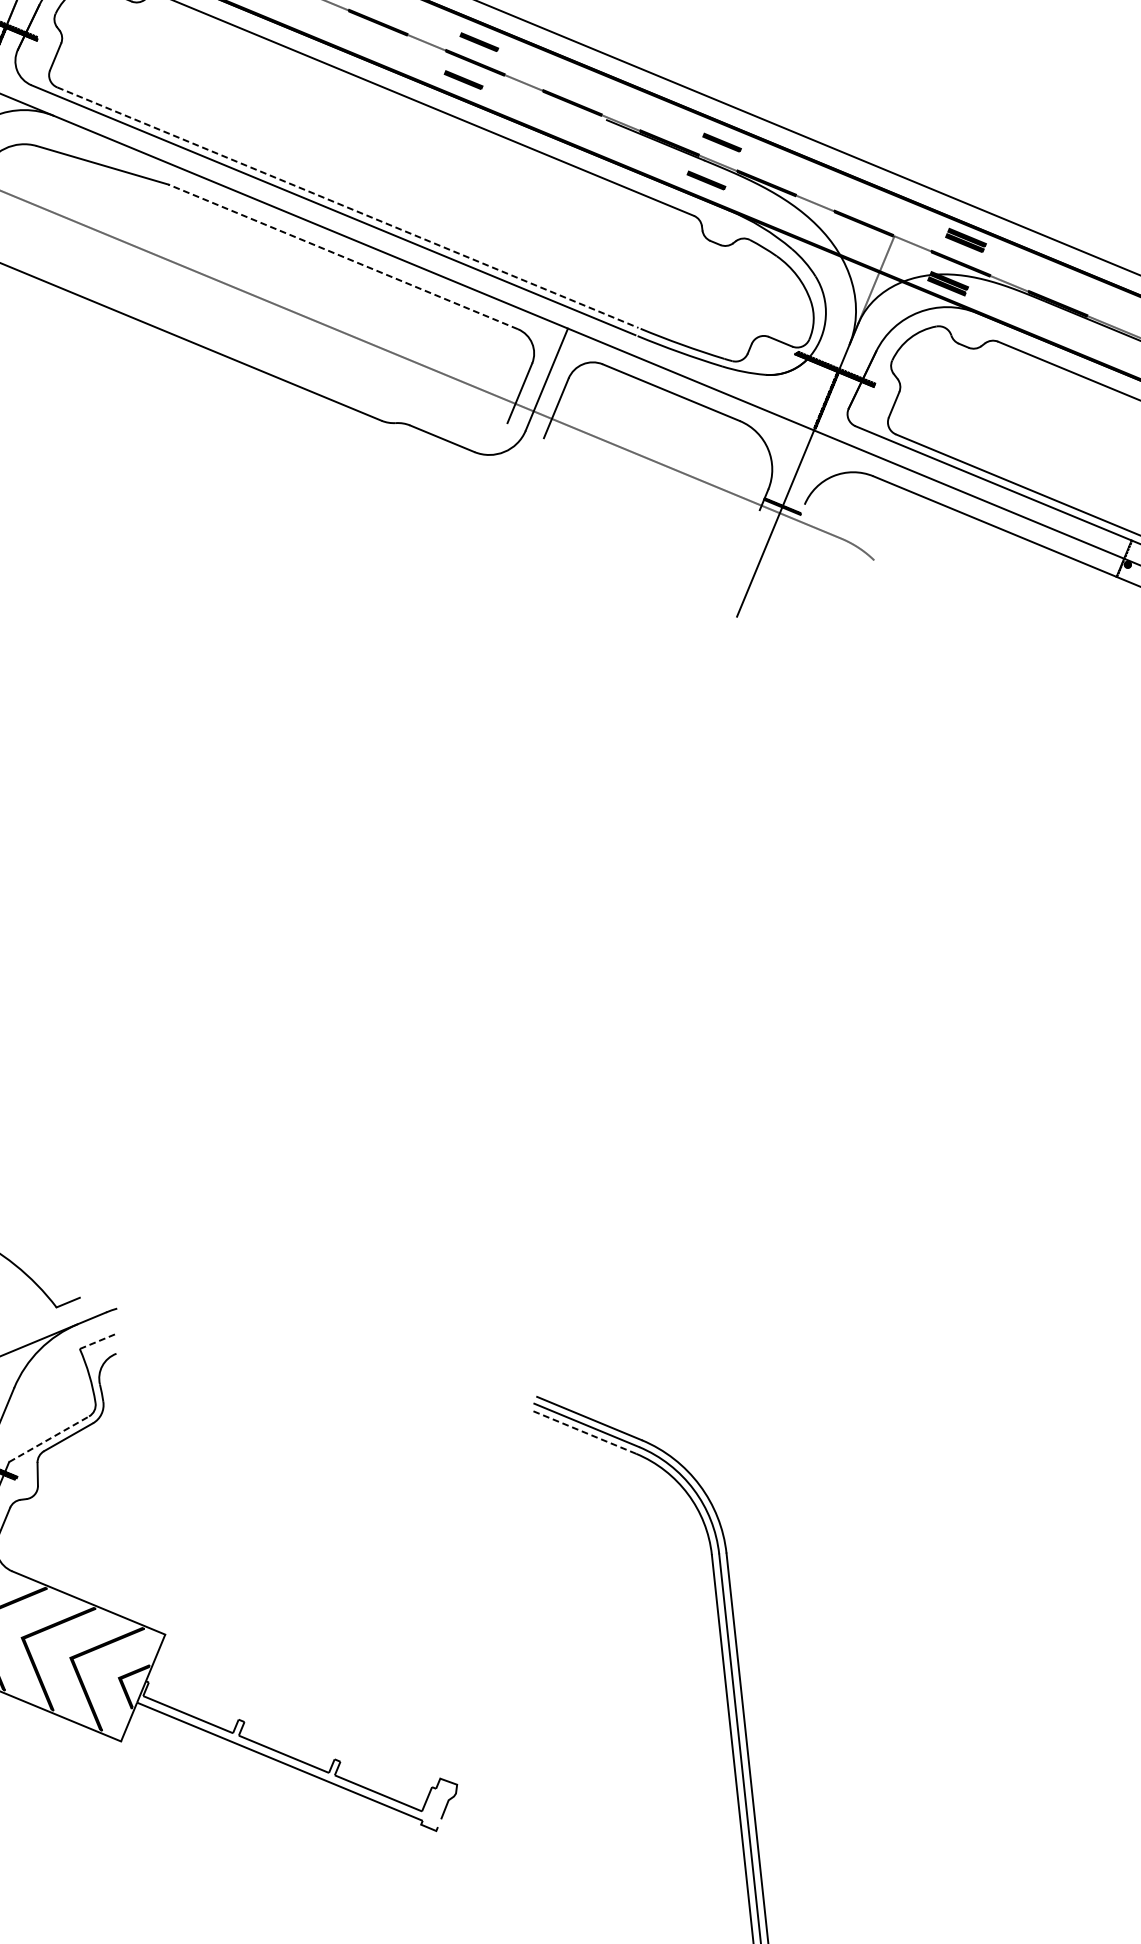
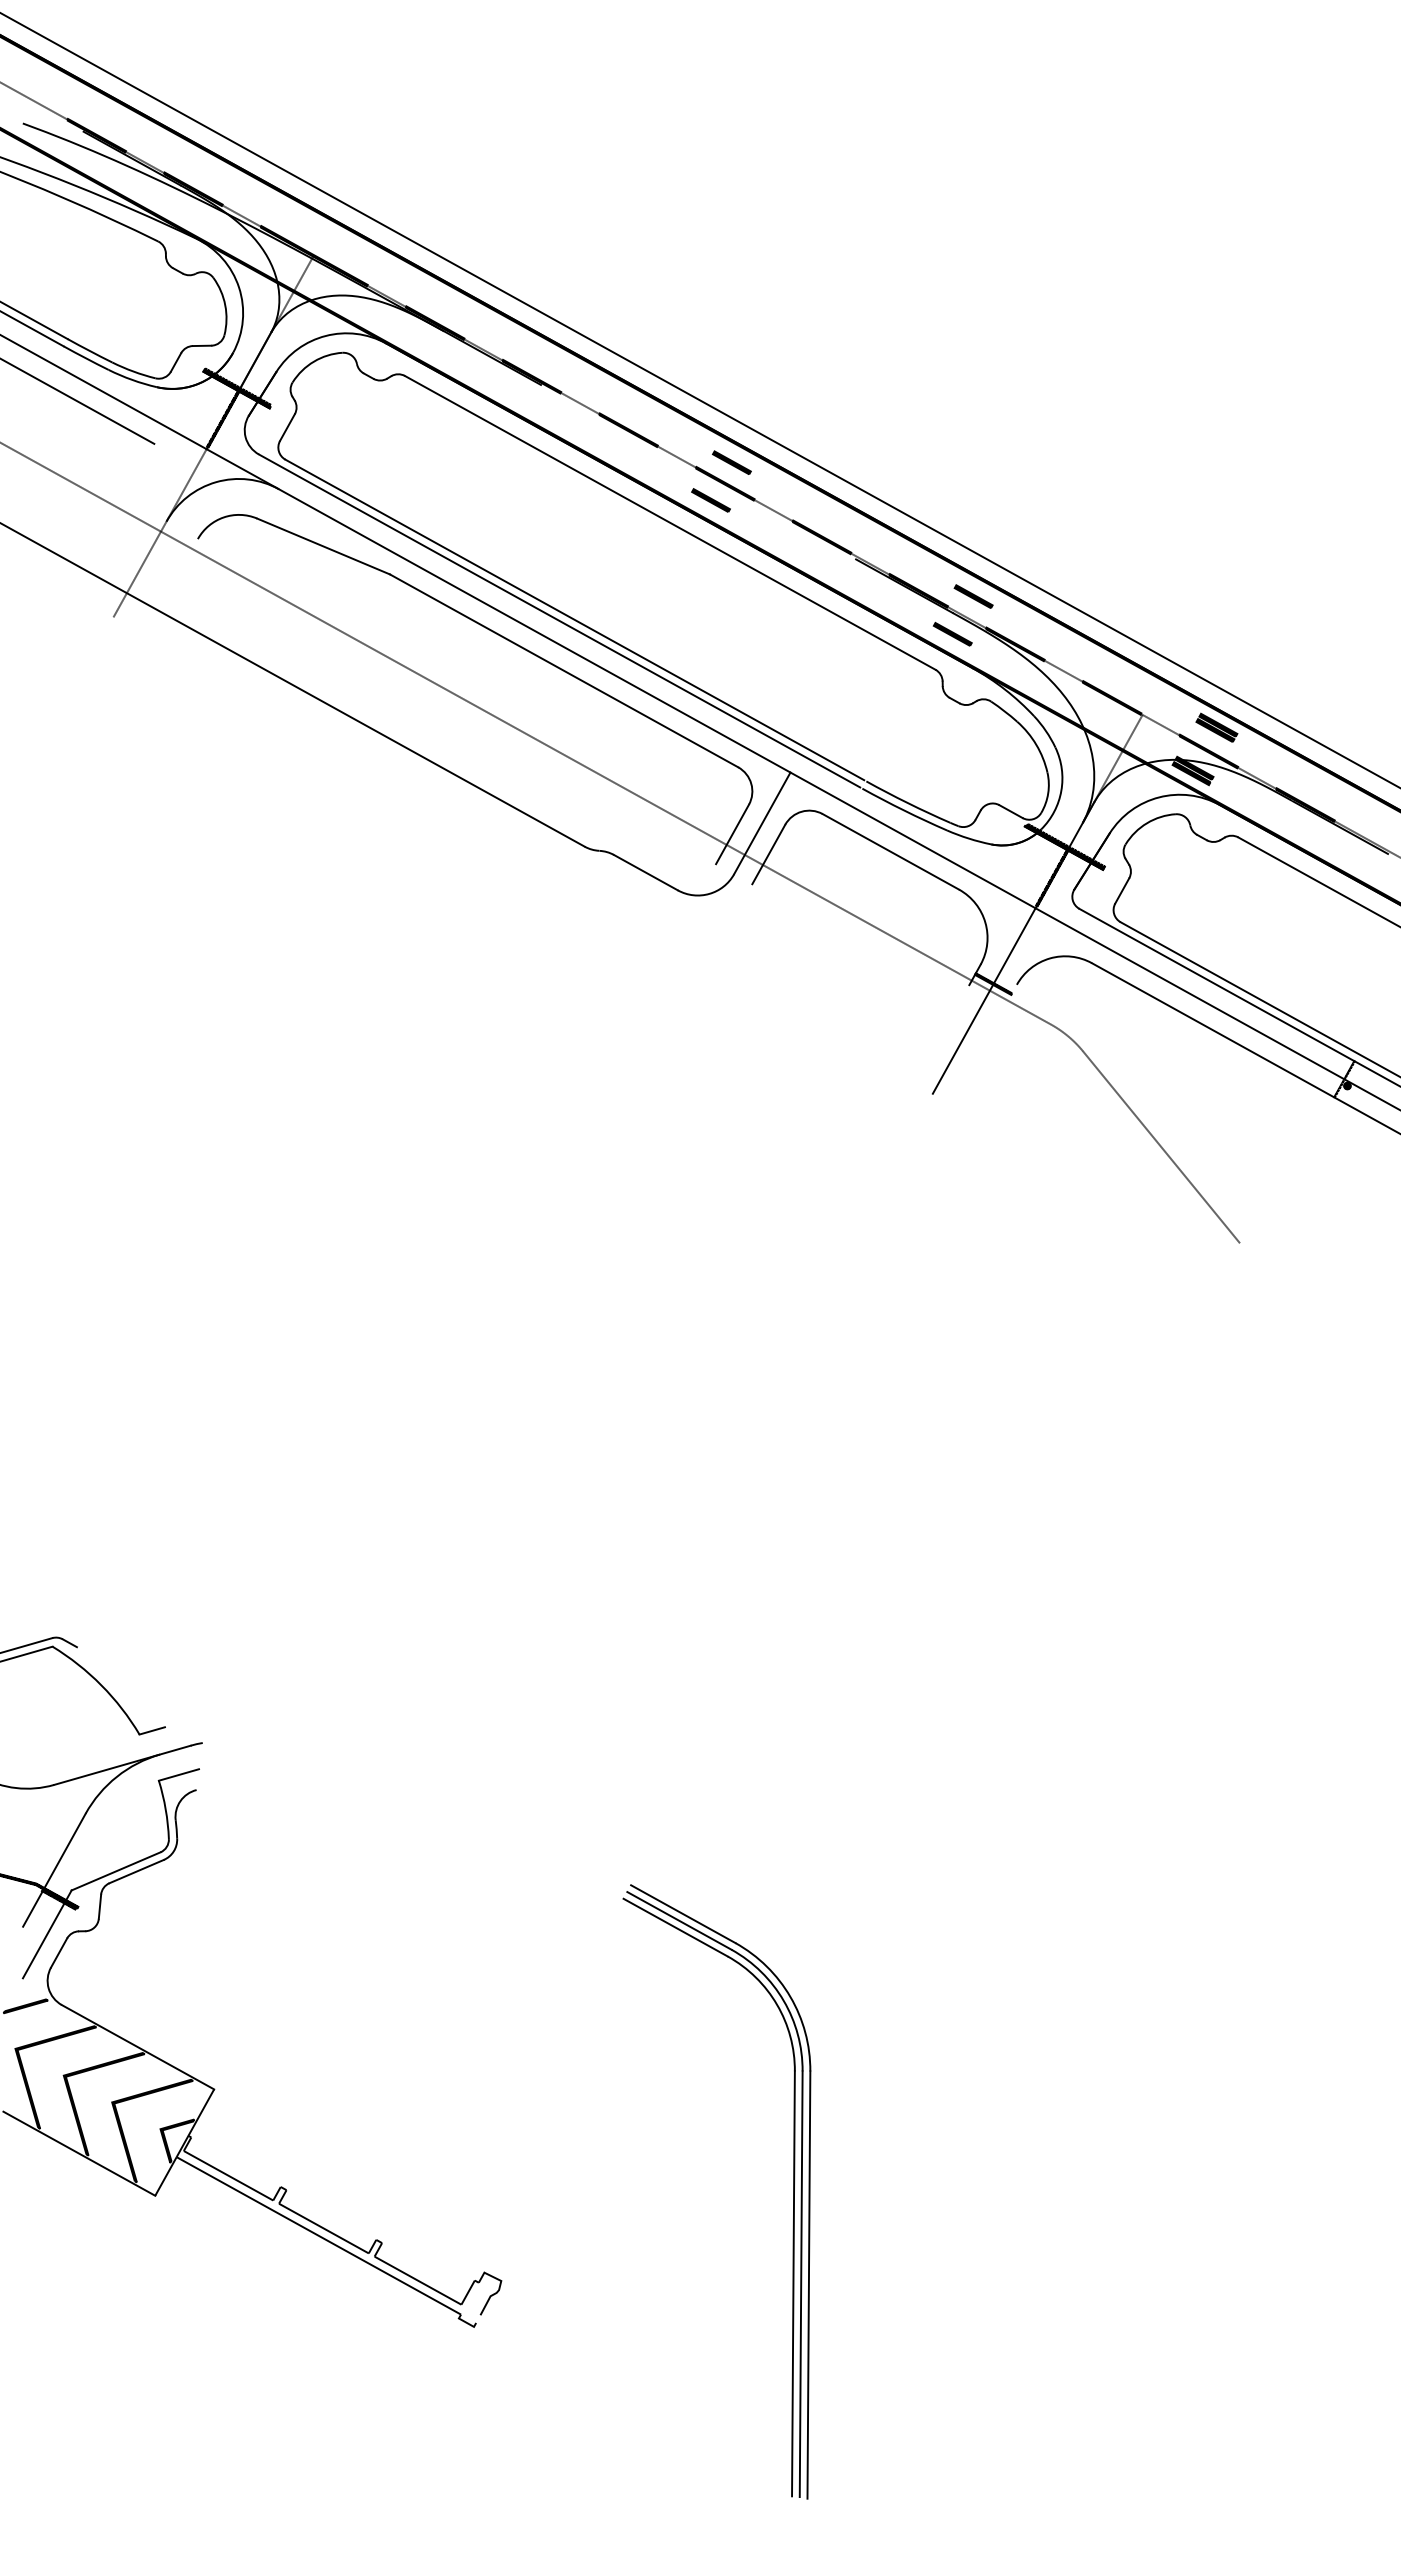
line: (347, 207) -> (574, 619), dashed -> solid
line: (343, 256) -> (564, 670), dashed -> solid
line: (958, 642) -> (1161, 1147), added
line: (97, 1340) -> (178, 1774), dashed -> solid
line: (583, 1432) -> (675, 1927), dashed -> solid
line: (49, 1439) -> (116, 1871), dashed -> solid

